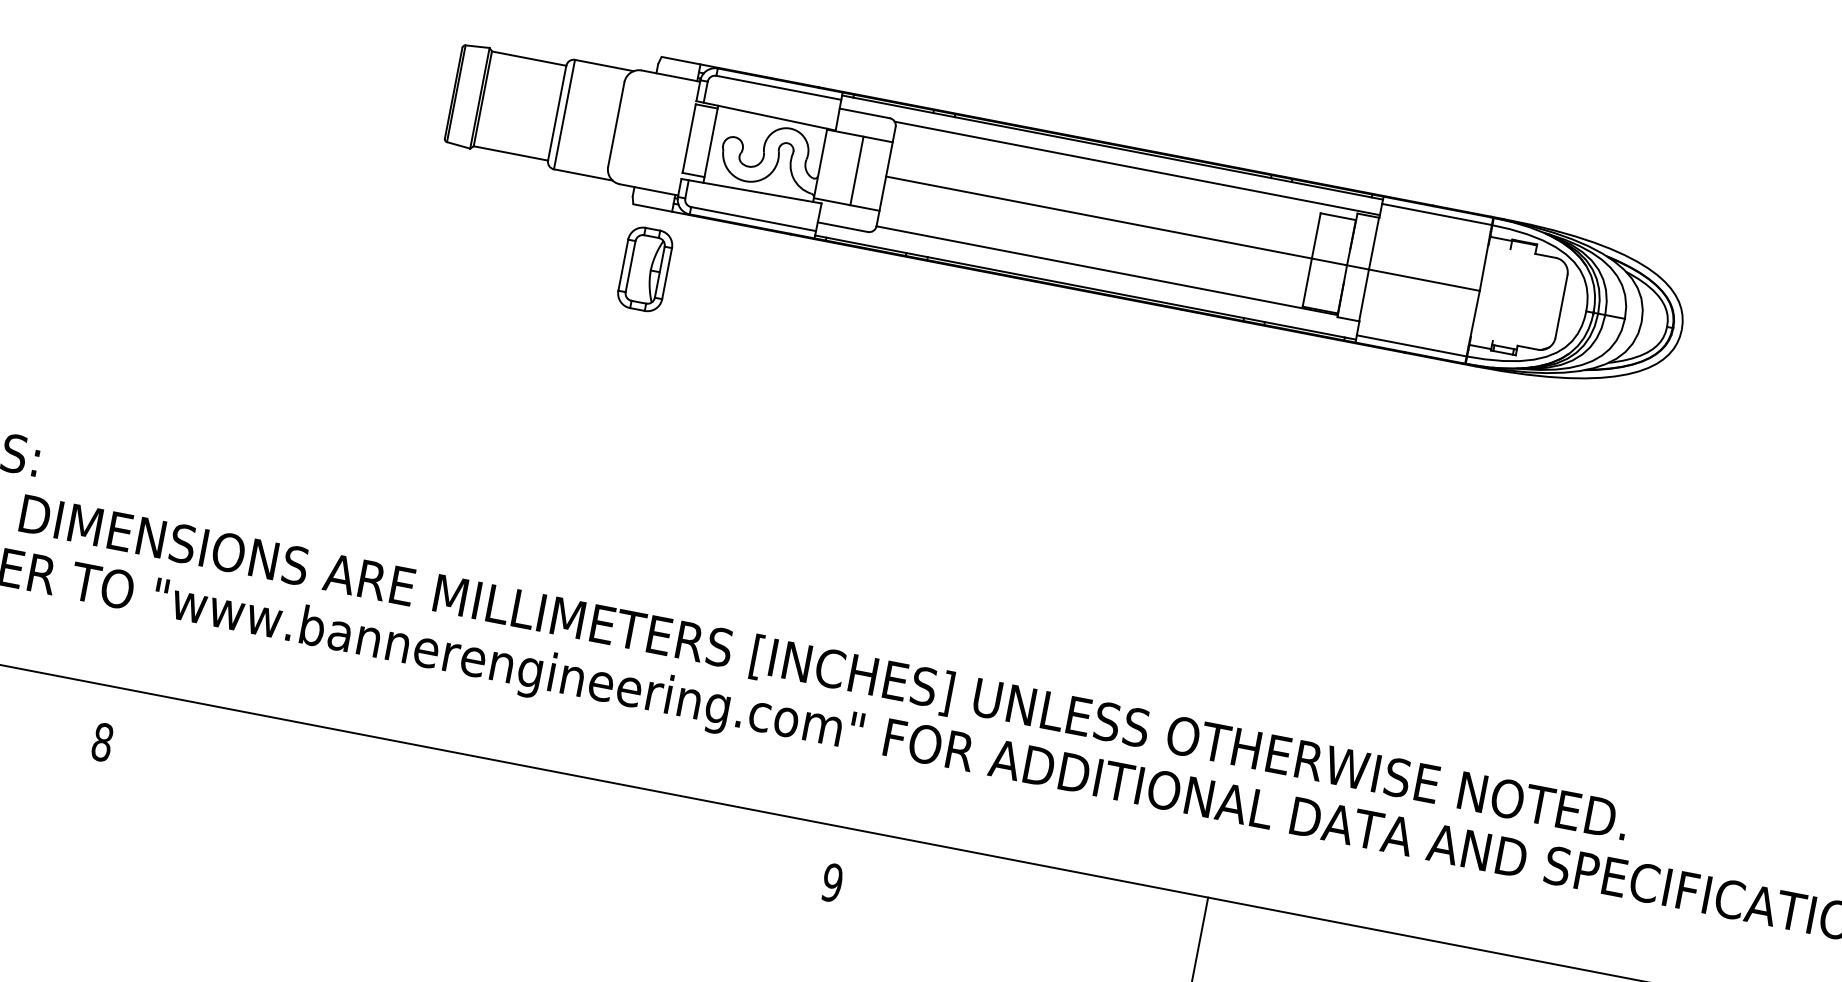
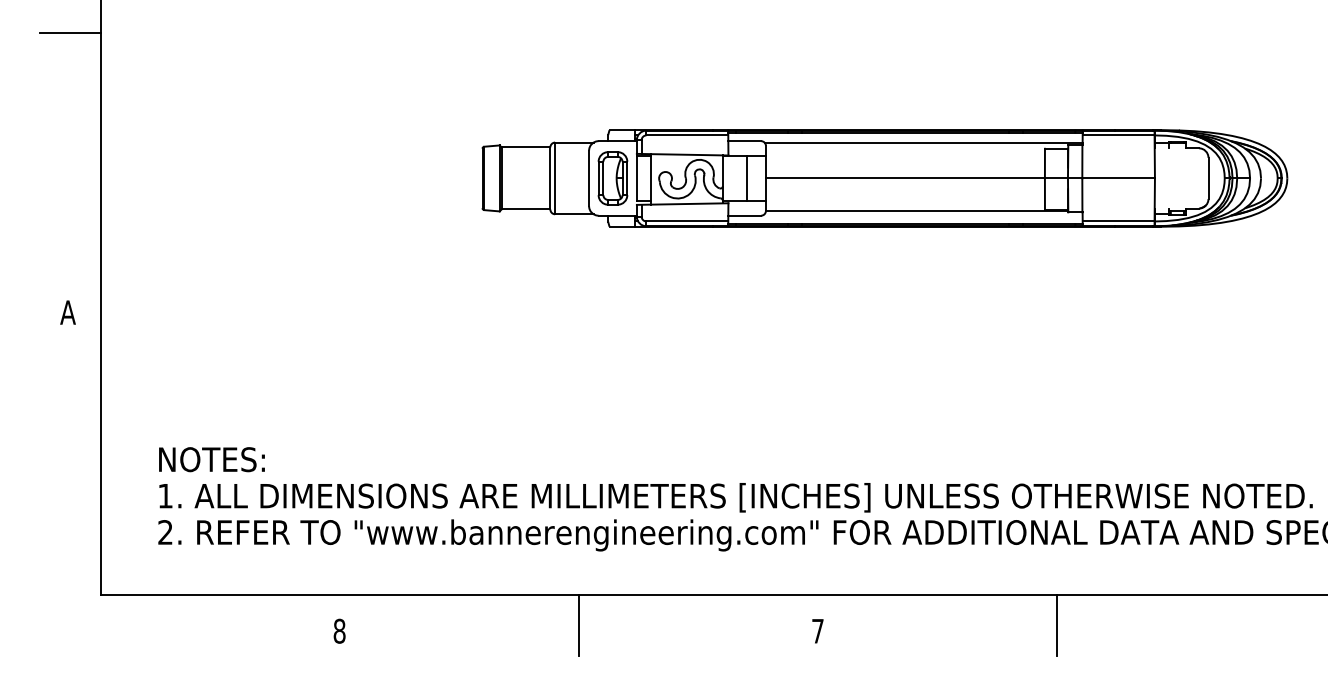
part: (644, 269) -> (612, 178), moved
line: (469, 802) -> (578, 624), added
text: (832, 881) -> (817, 630), 9 -> 7

